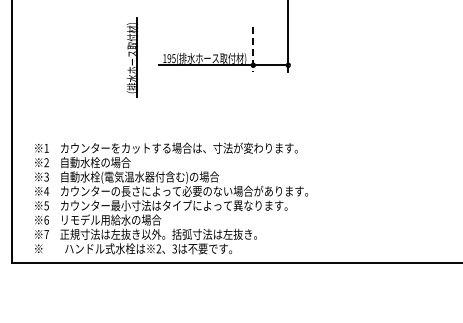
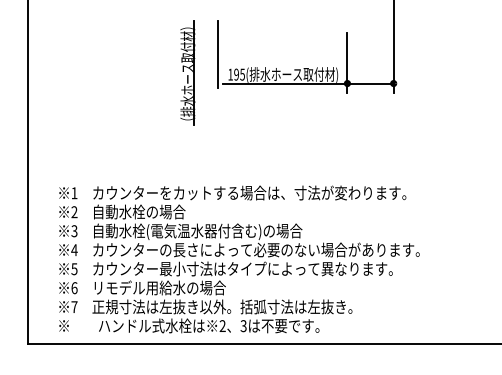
line: (155, 43) -> (218, 54), added
line: (253, 49) -> (347, 62), dashed -> solid

